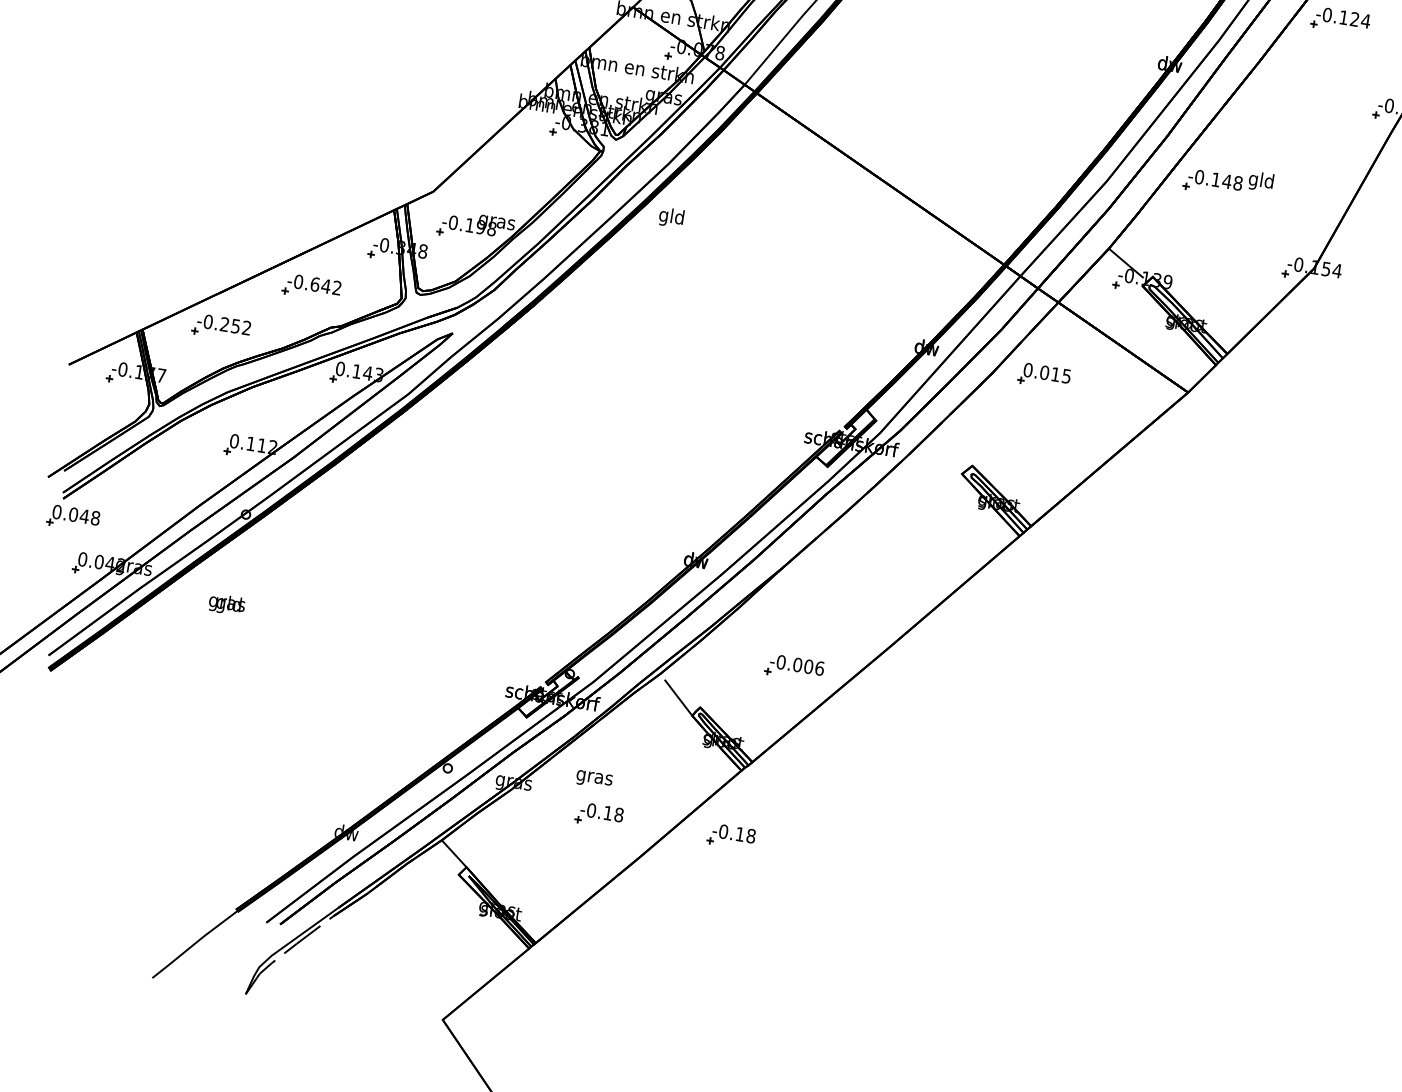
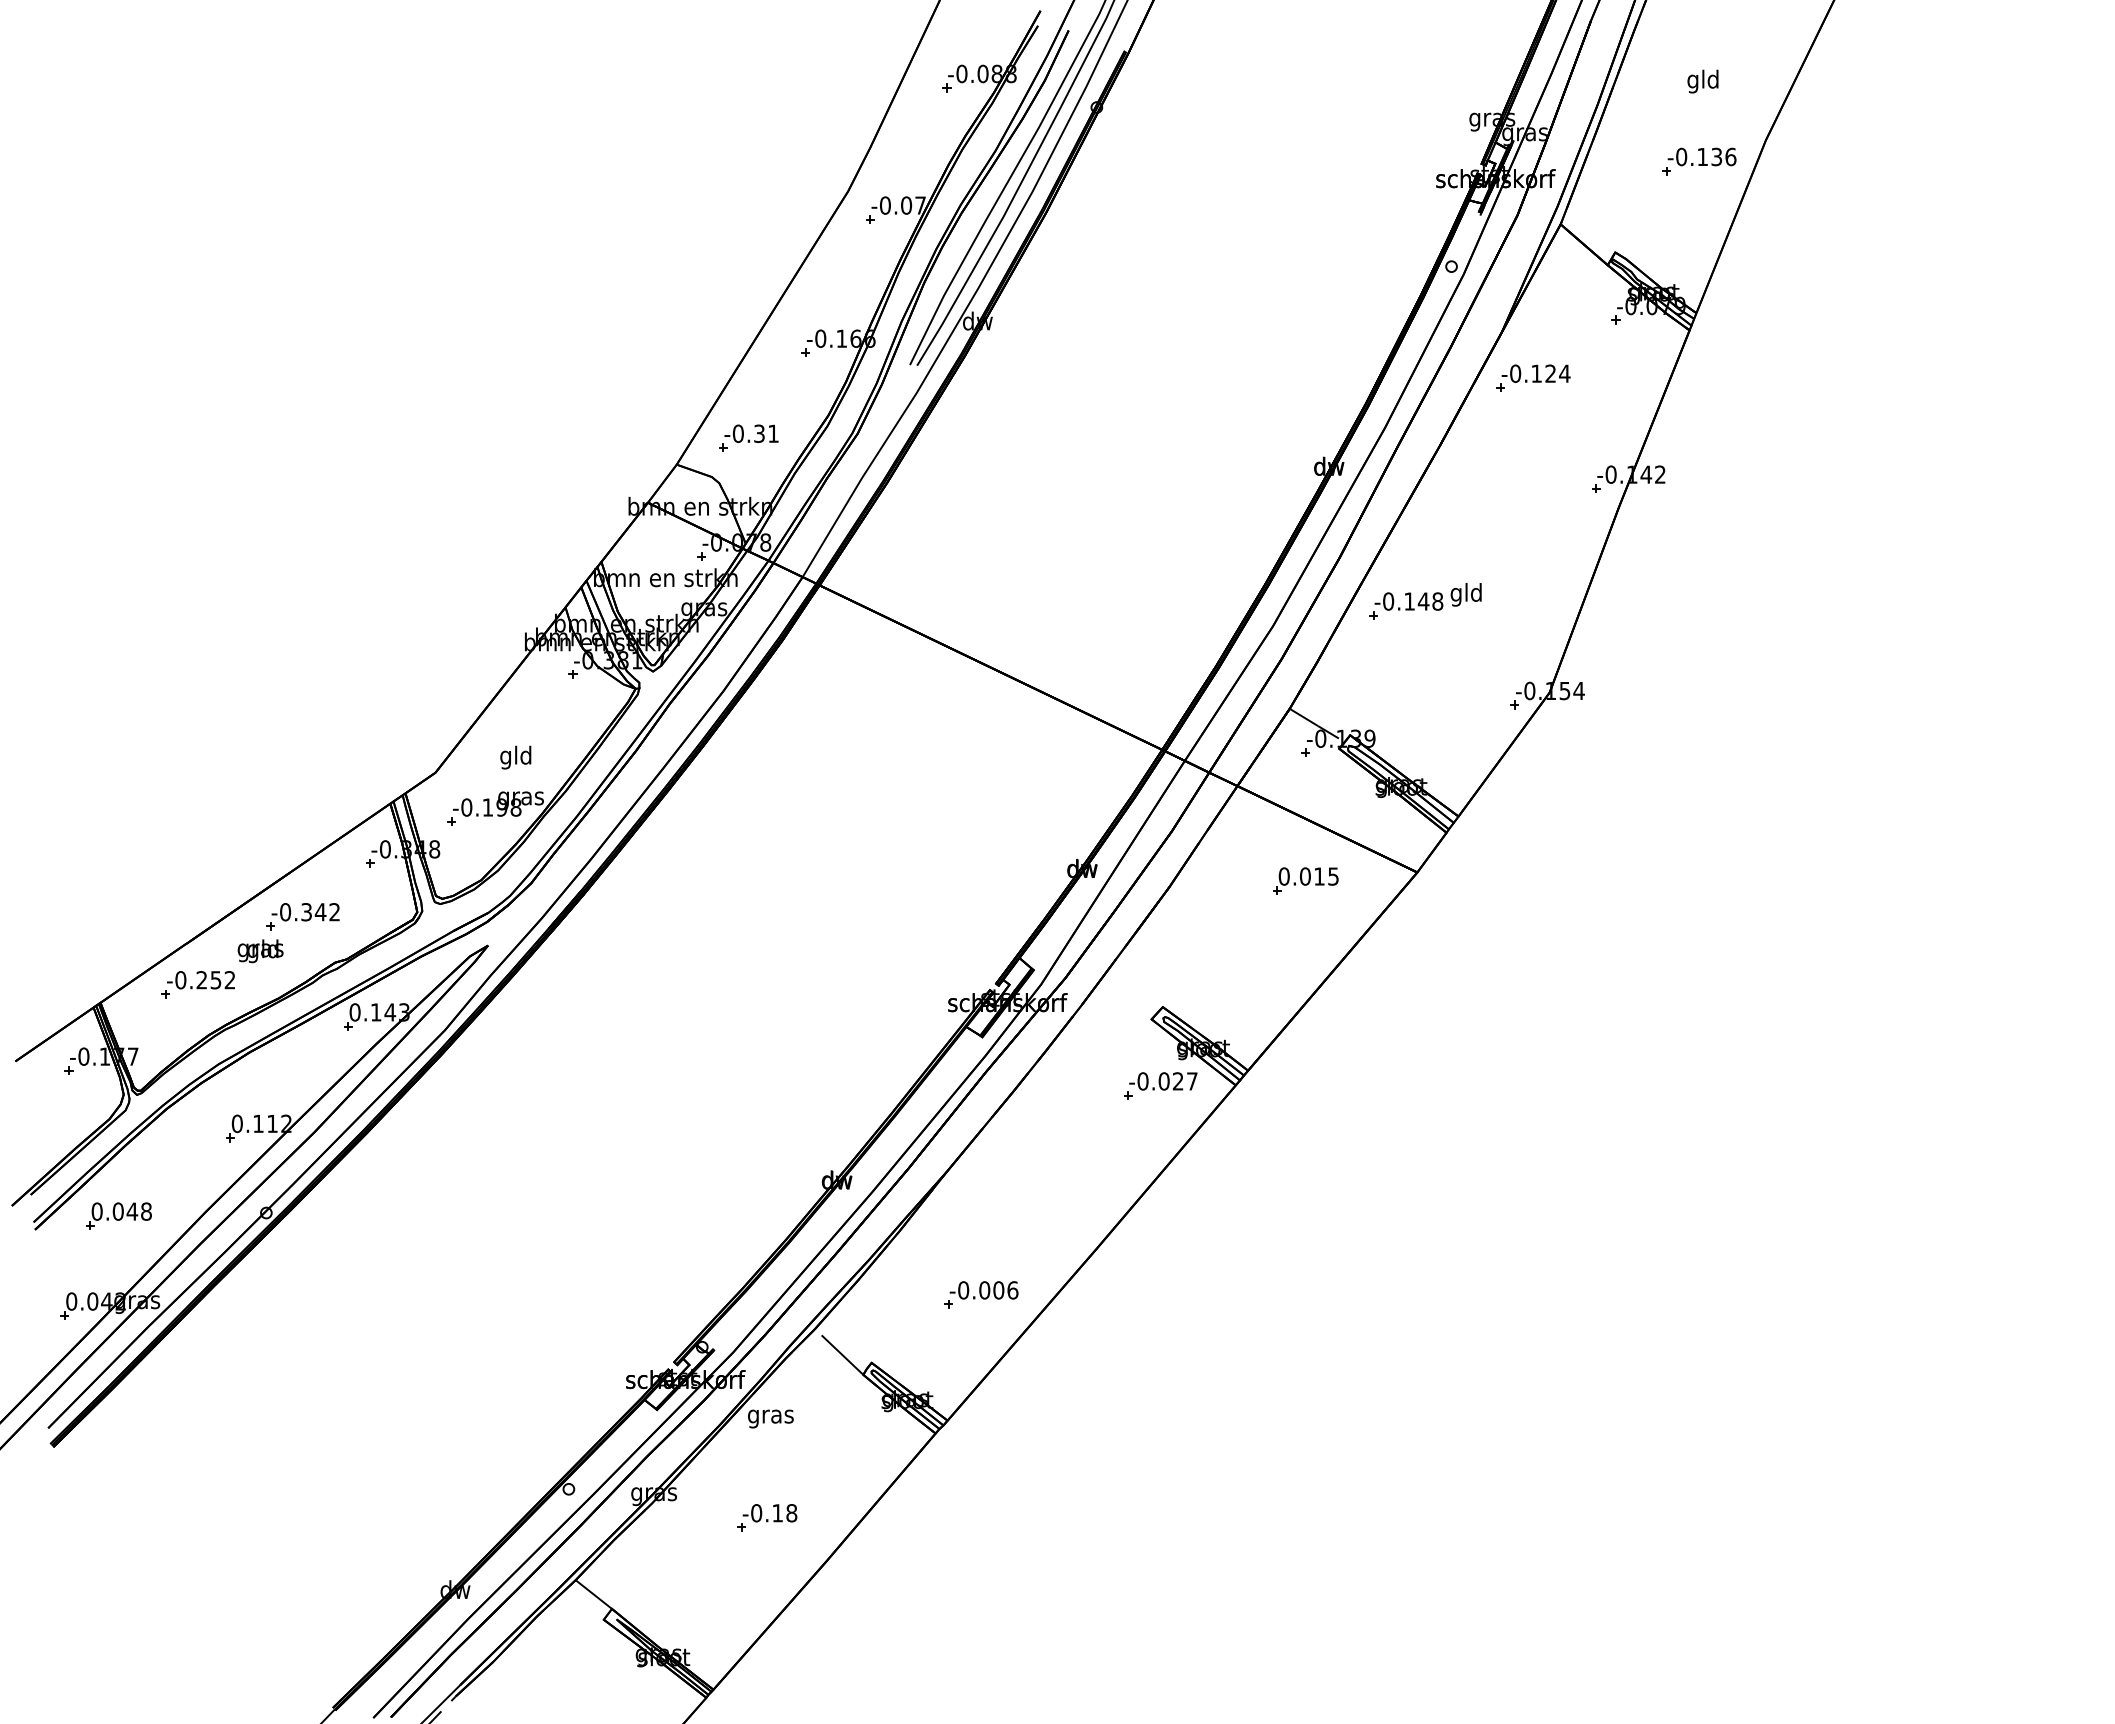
text: (671, 217) -> (515, 757), moved
text: (315, 284) -> (306, 912), -0.642 -> -0.342
part: (1044, 375) -> (1305, 880), moved
part: (73, 517) -> (118, 1215), moved
part: (960, 526) -> (1160, 1085), added
text: (226, 604) -> (260, 951), moved
text: (594, 779) -> (770, 1418), moved
part: (731, 836) -> (936, 1517), removed

